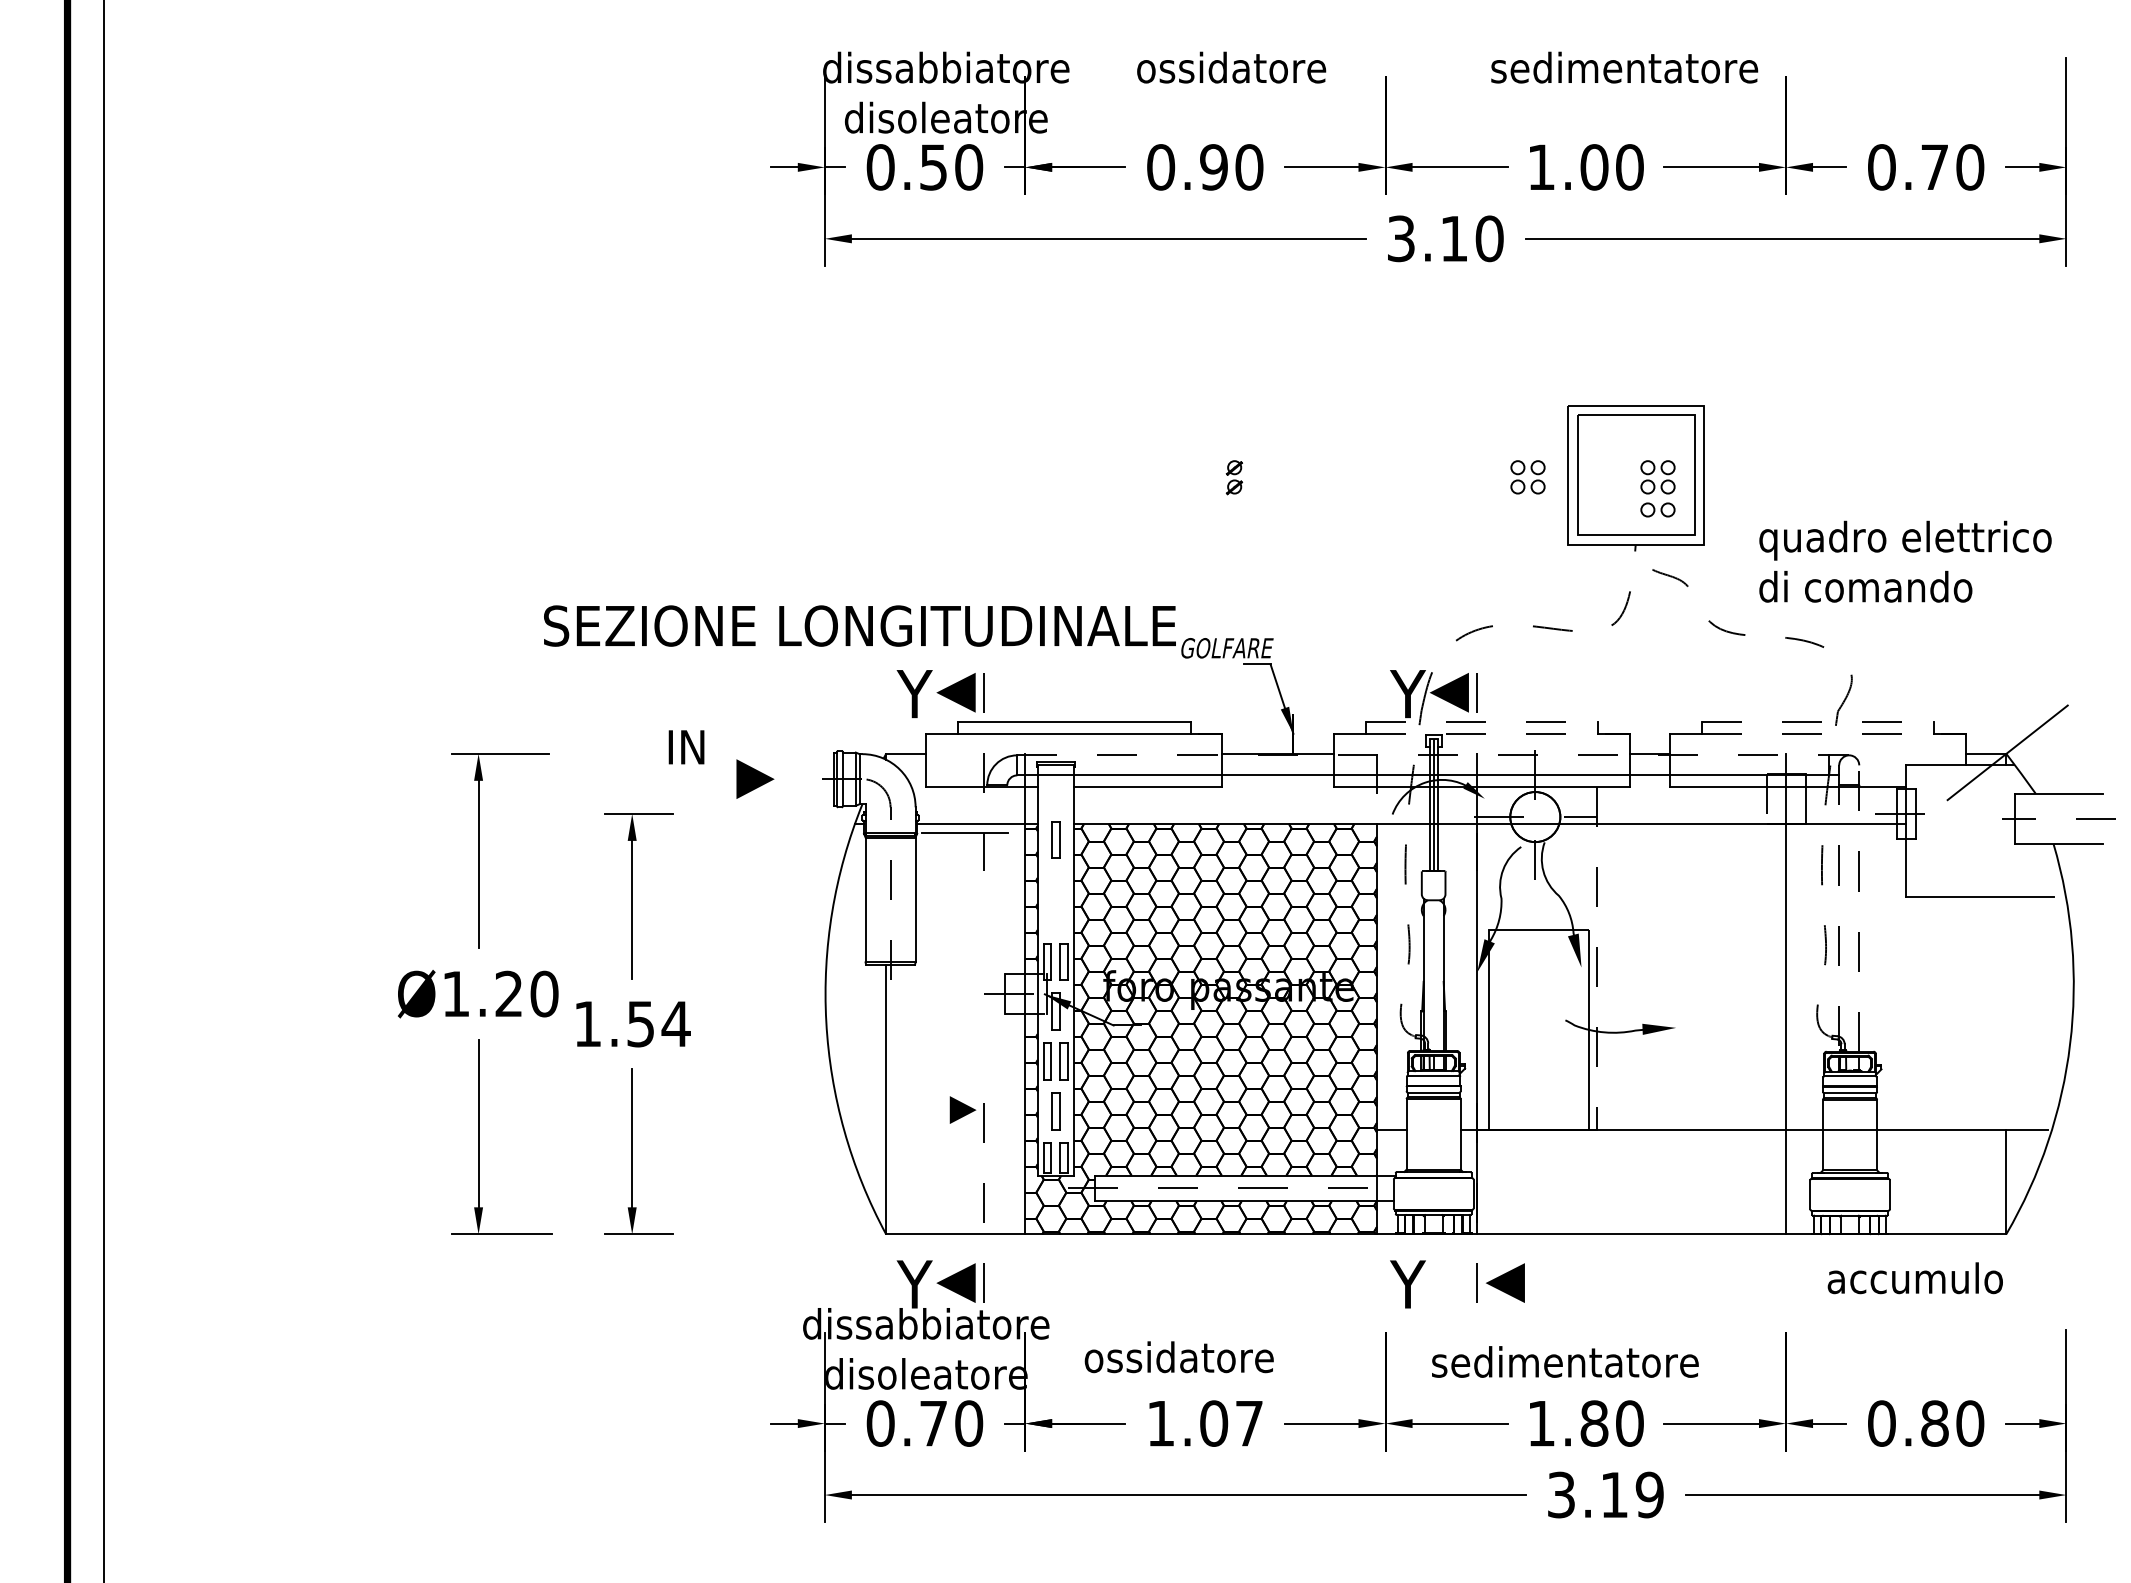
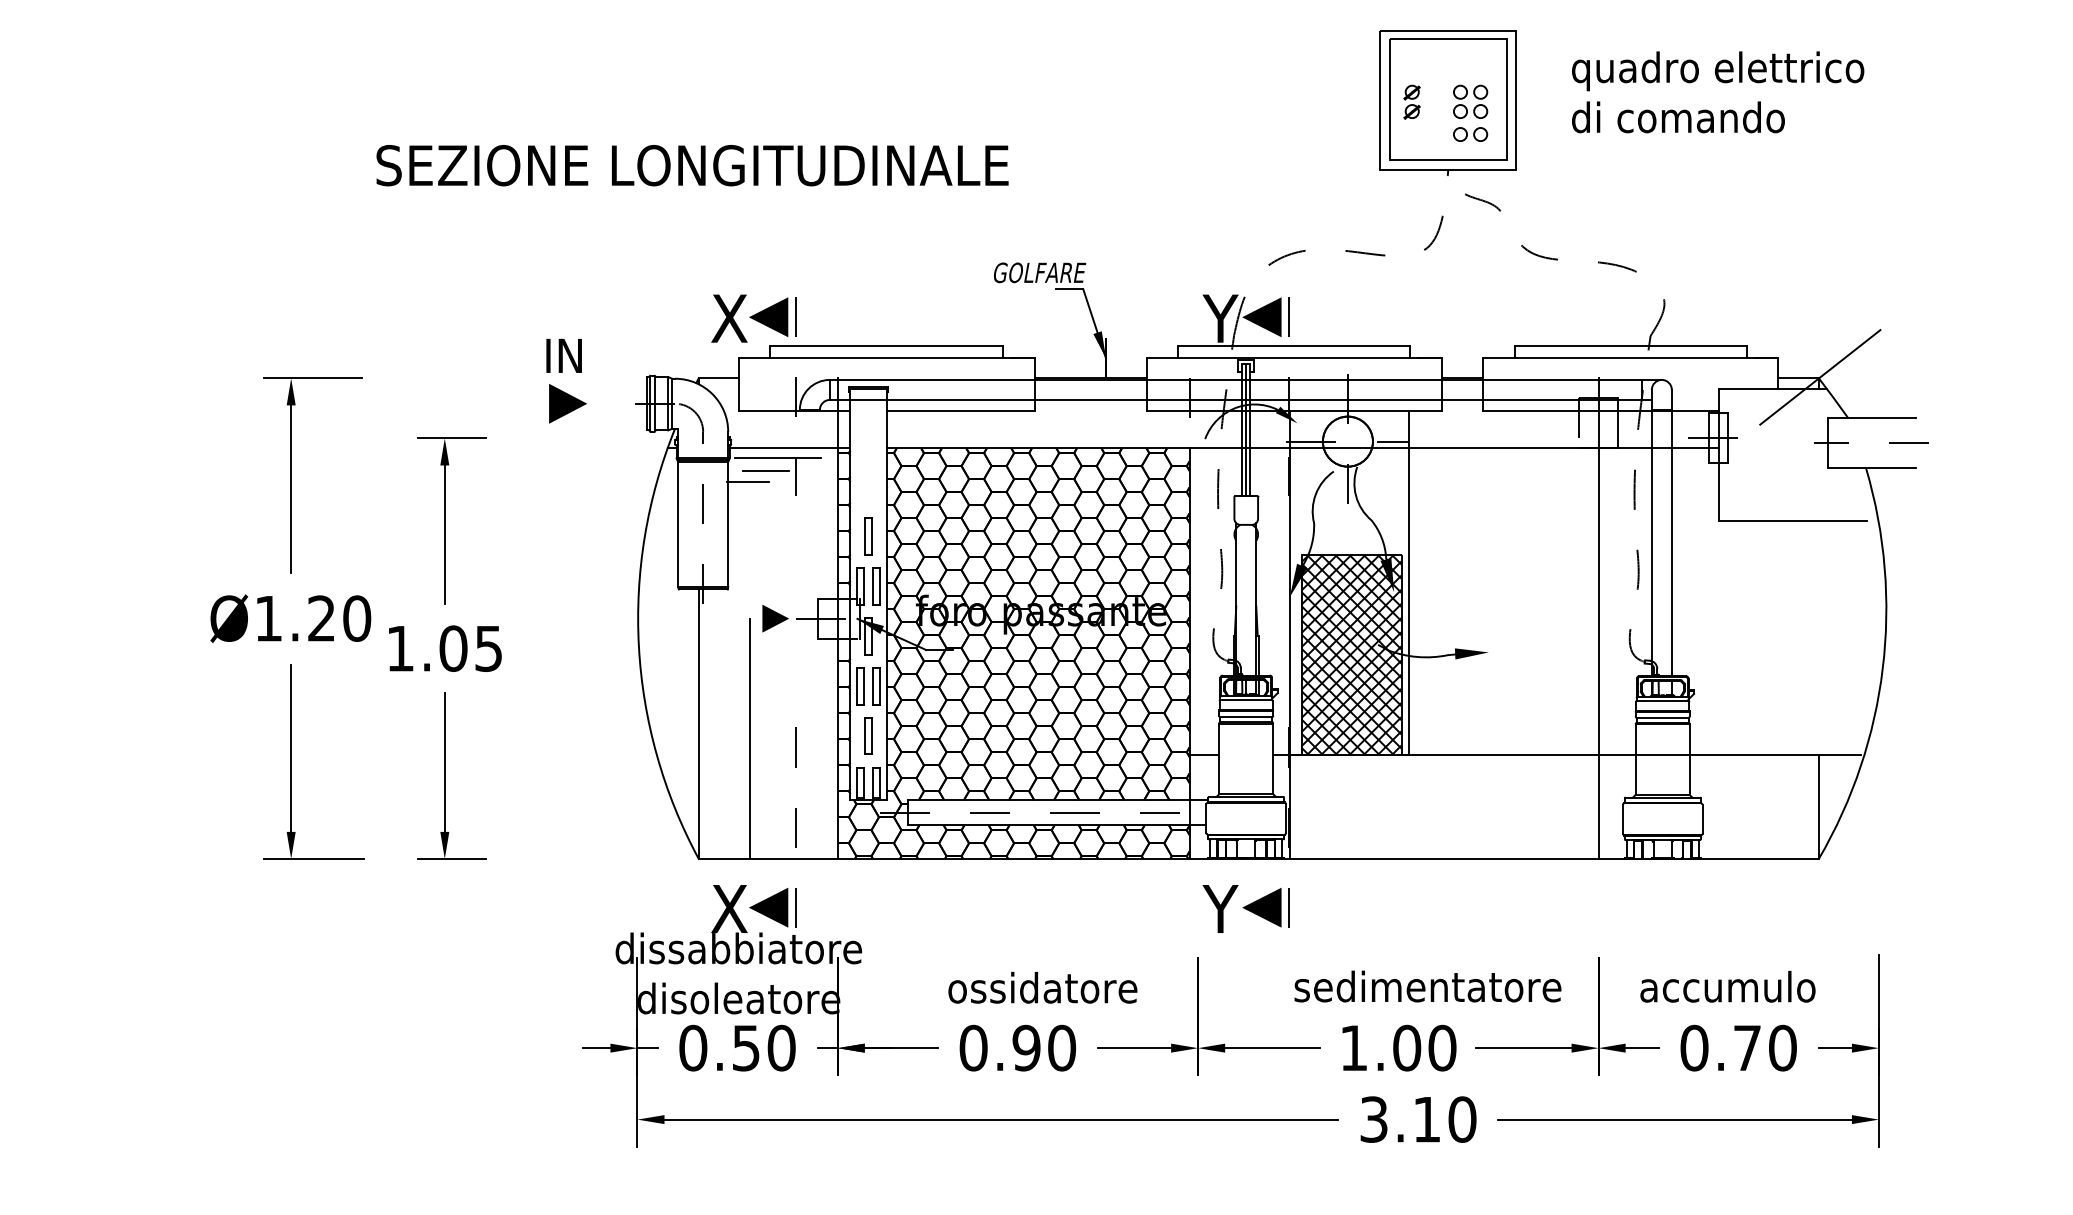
part: (1523, 472) -> (1336, 97), removed
part: (1233, 477) -> (1411, 102), moved
text: (1905, 561) -> (1718, 92), moved
text: (859, 625) -> (692, 165), moved
text: (915, 694) -> (728, 319), Y -> X
line: (1482, 721) -> (1295, 346), dashed -> solid
line: (1818, 721) -> (1631, 346), dashed -> solid
line: (1482, 733) -> (1295, 358), dashed -> solid
line: (1818, 733) -> (1631, 358), dashed -> solid
text: (686, 747) -> (564, 356), moved
line: (1433, 755) -> (1246, 380), dashed -> solid
part: (1055, 839) -> (868, 536), moved
line: (953, 846) -> (766, 471), added
line: (934, 857) -> (747, 482), added
line: (1859, 908) -> (1672, 533), dashed -> solid
line: (1839, 909) -> (1652, 534), dashed -> solid
line: (1596, 958) -> (1409, 583), dashed -> solid
text: (658, 1023) -> (471, 648), 1.54 -> 1.05
hatch: (1539, 1030) -> (1352, 655), added
line: (962, 1109) -> (775, 618), moved
line: (937, 1114) -> (750, 739), added
text: (1914, 1278) -> (1727, 987), moved
line: (1505, 1282) -> (1262, 907), moved
text: (915, 1284) -> (728, 909), Y -> X
text: (1178, 1357) -> (1042, 988), moved
text: (1565, 1361) -> (1428, 986), moved
text: (933, 1423) -> (746, 1048), 0.70 -> 0.50
text: (1205, 1423) -> (1018, 1048), 1.07 -> 0.90
text: (1594, 1423) -> (1407, 1048), 1.80 -> 1.00
text: (1934, 1423) -> (1747, 1048), 0.80 -> 0.70
text: (1649, 1494) -> (1462, 1119), 3.19 -> 3.10

